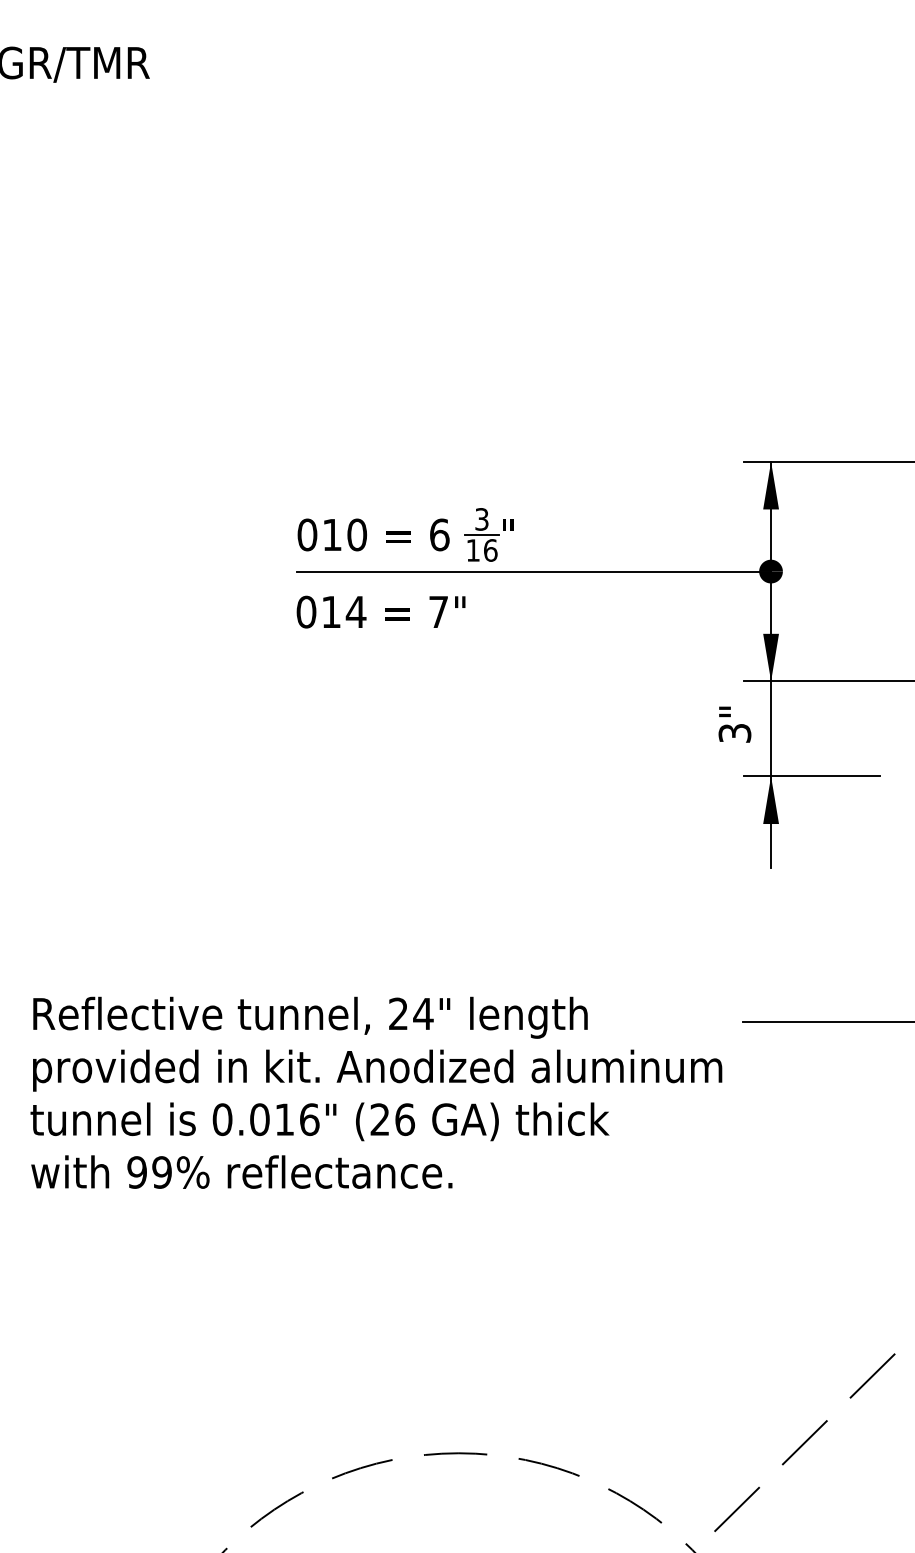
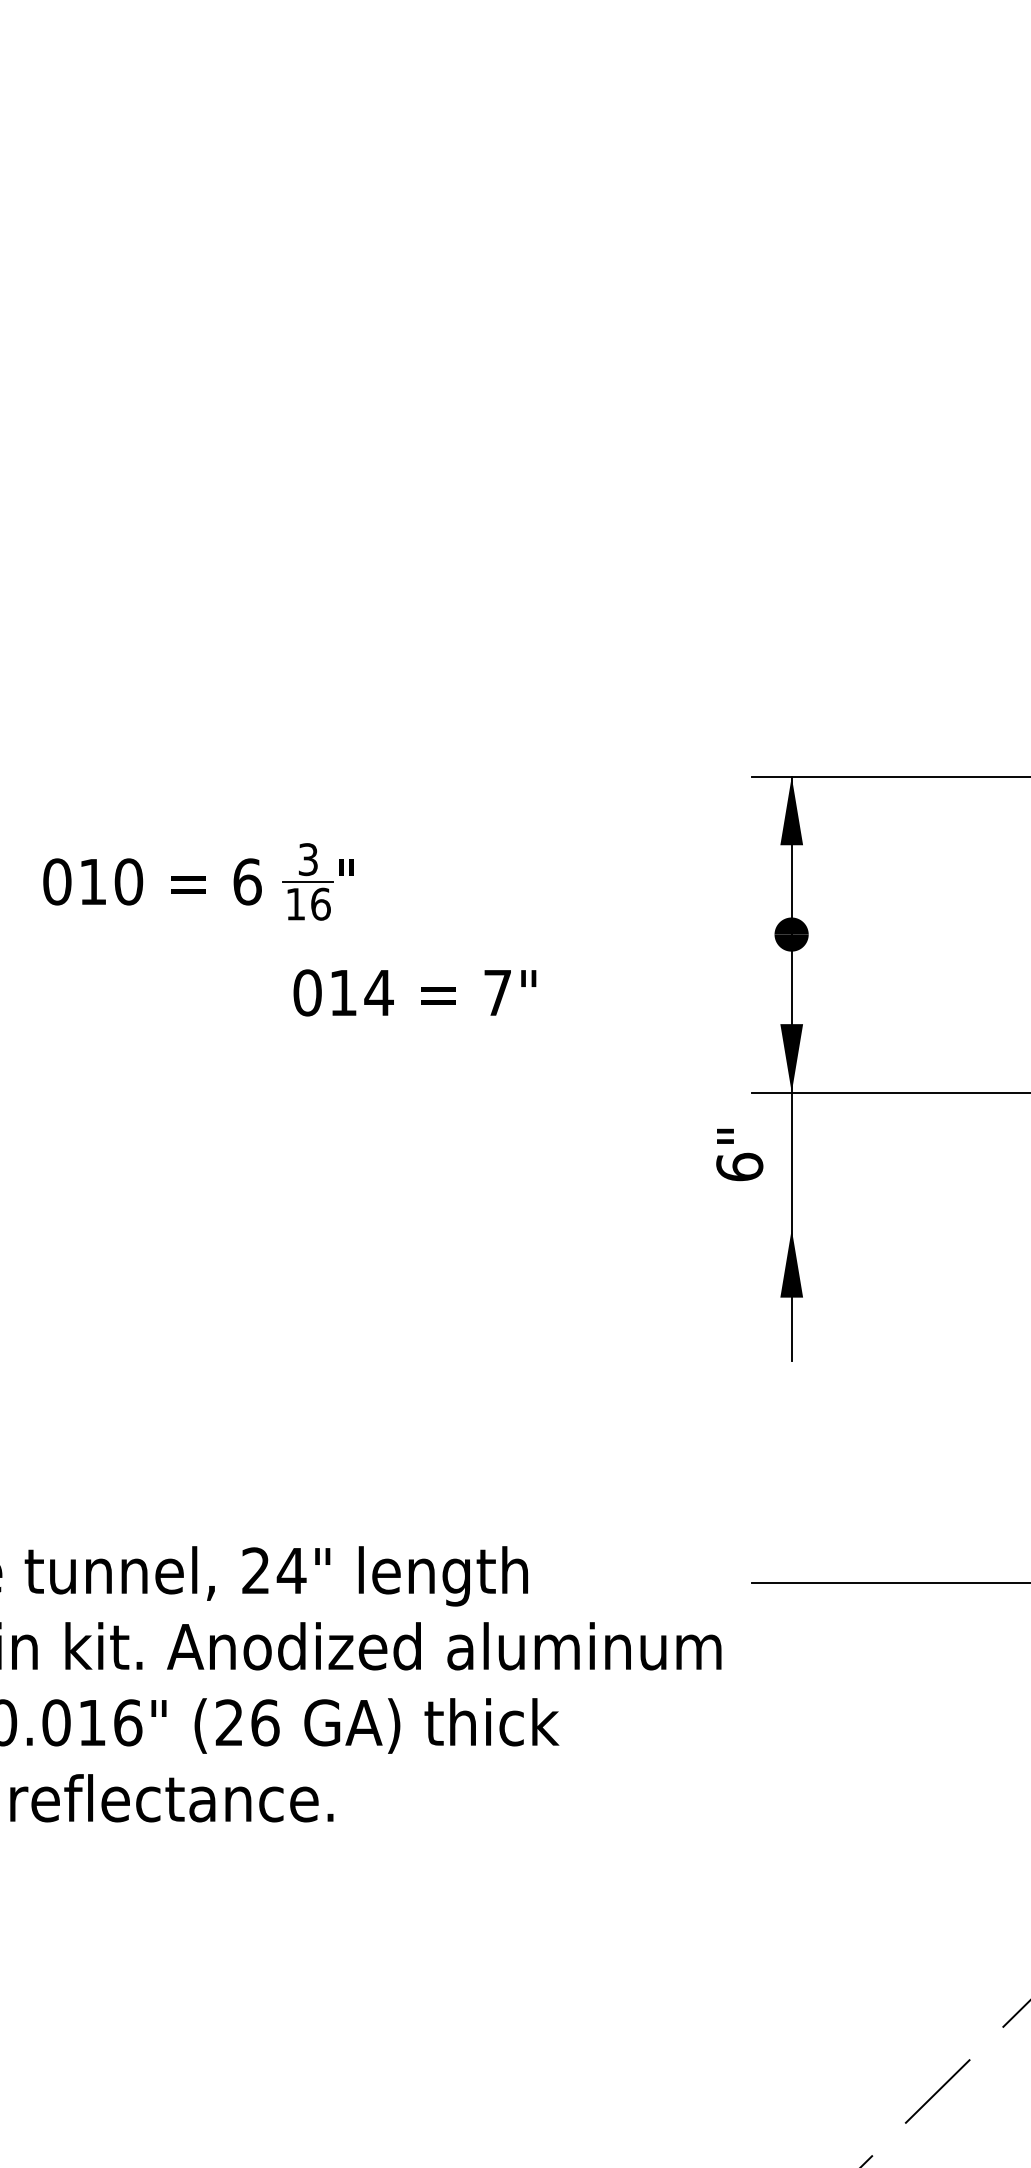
part: (405, 534) -> (198, 881), moved
line: (533, 571) -> (450, 934), removed
text: (380, 611) -> (414, 991), moved
text: (734, 732) -> (739, 1166), 3" -> 6"
line: (811, 776) -> (849, 1229), removed

